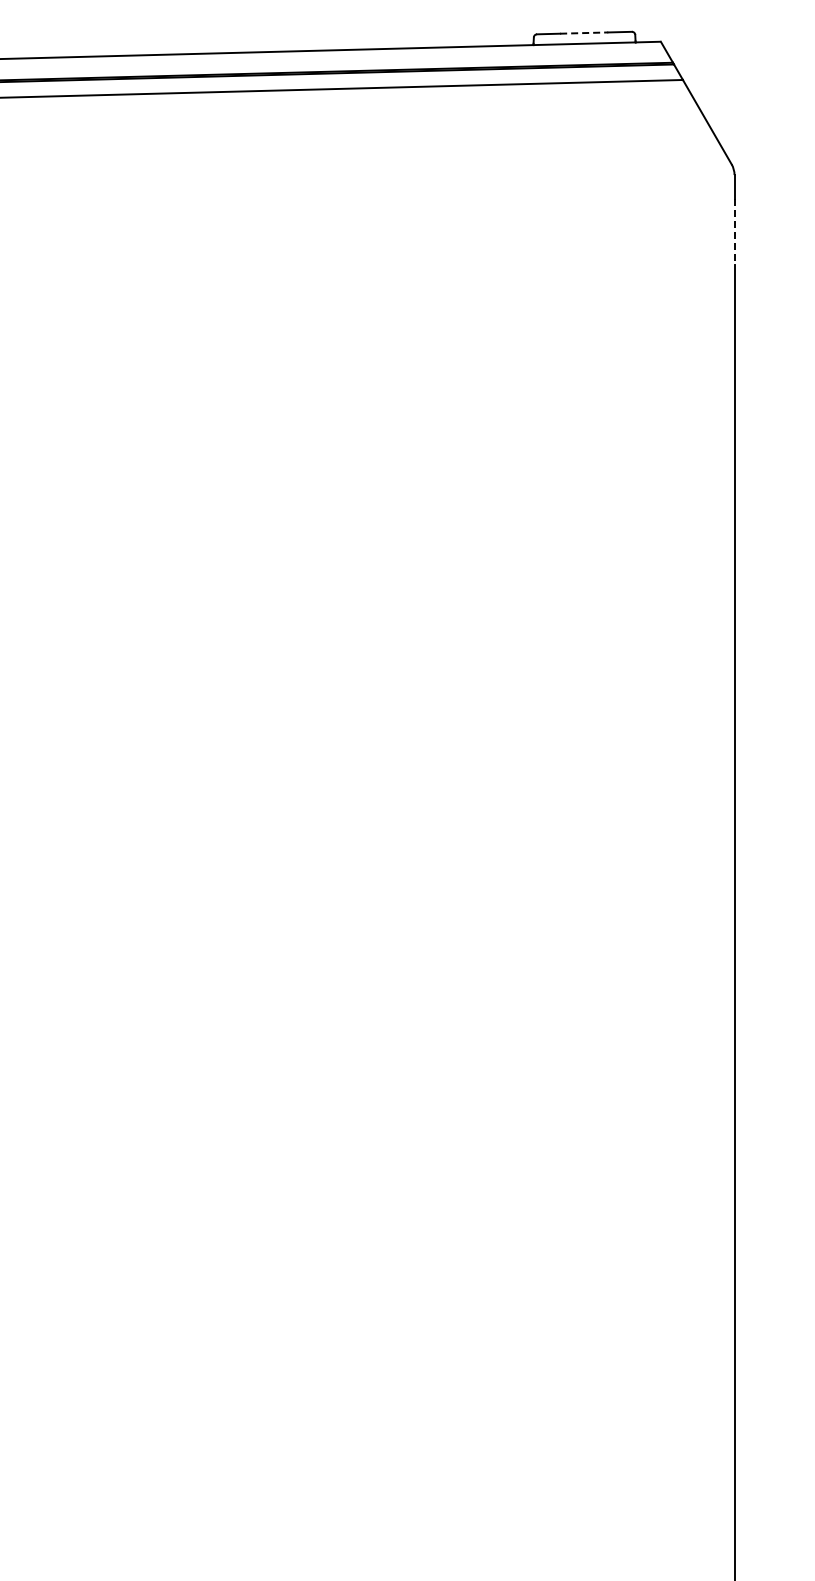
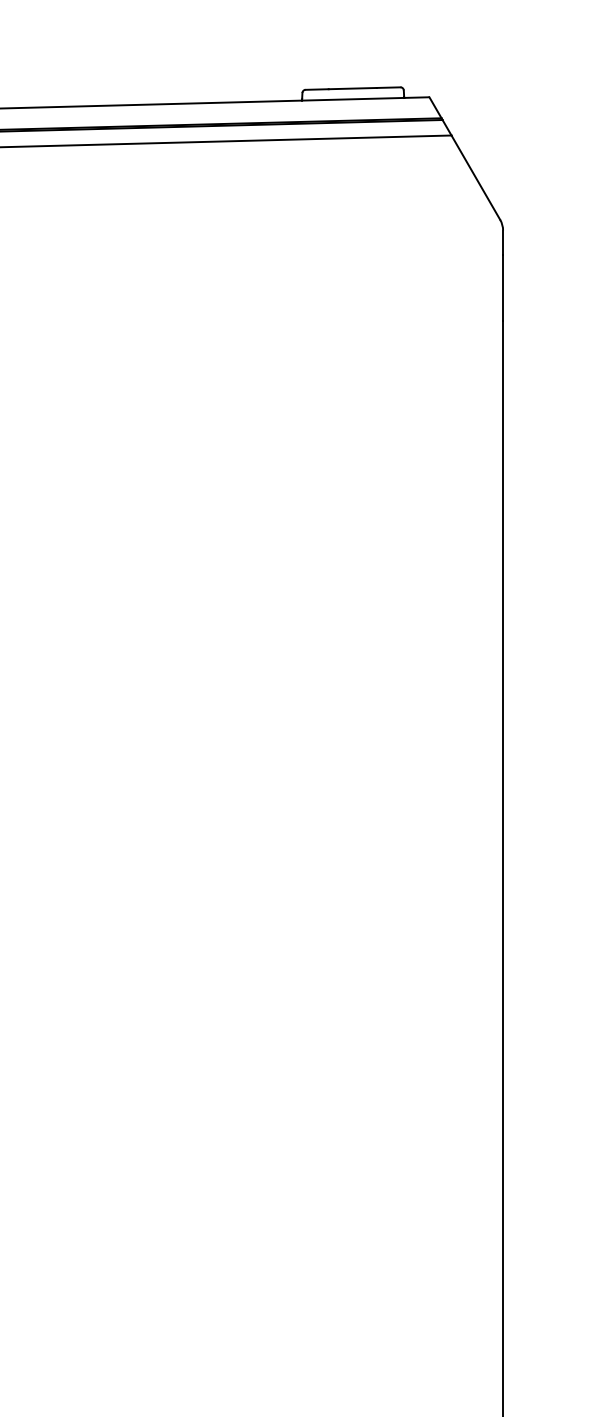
line: (584, 33) -> (353, 89), dashed -> solid
line: (734, 232) -> (503, 288), dashed -> solid

